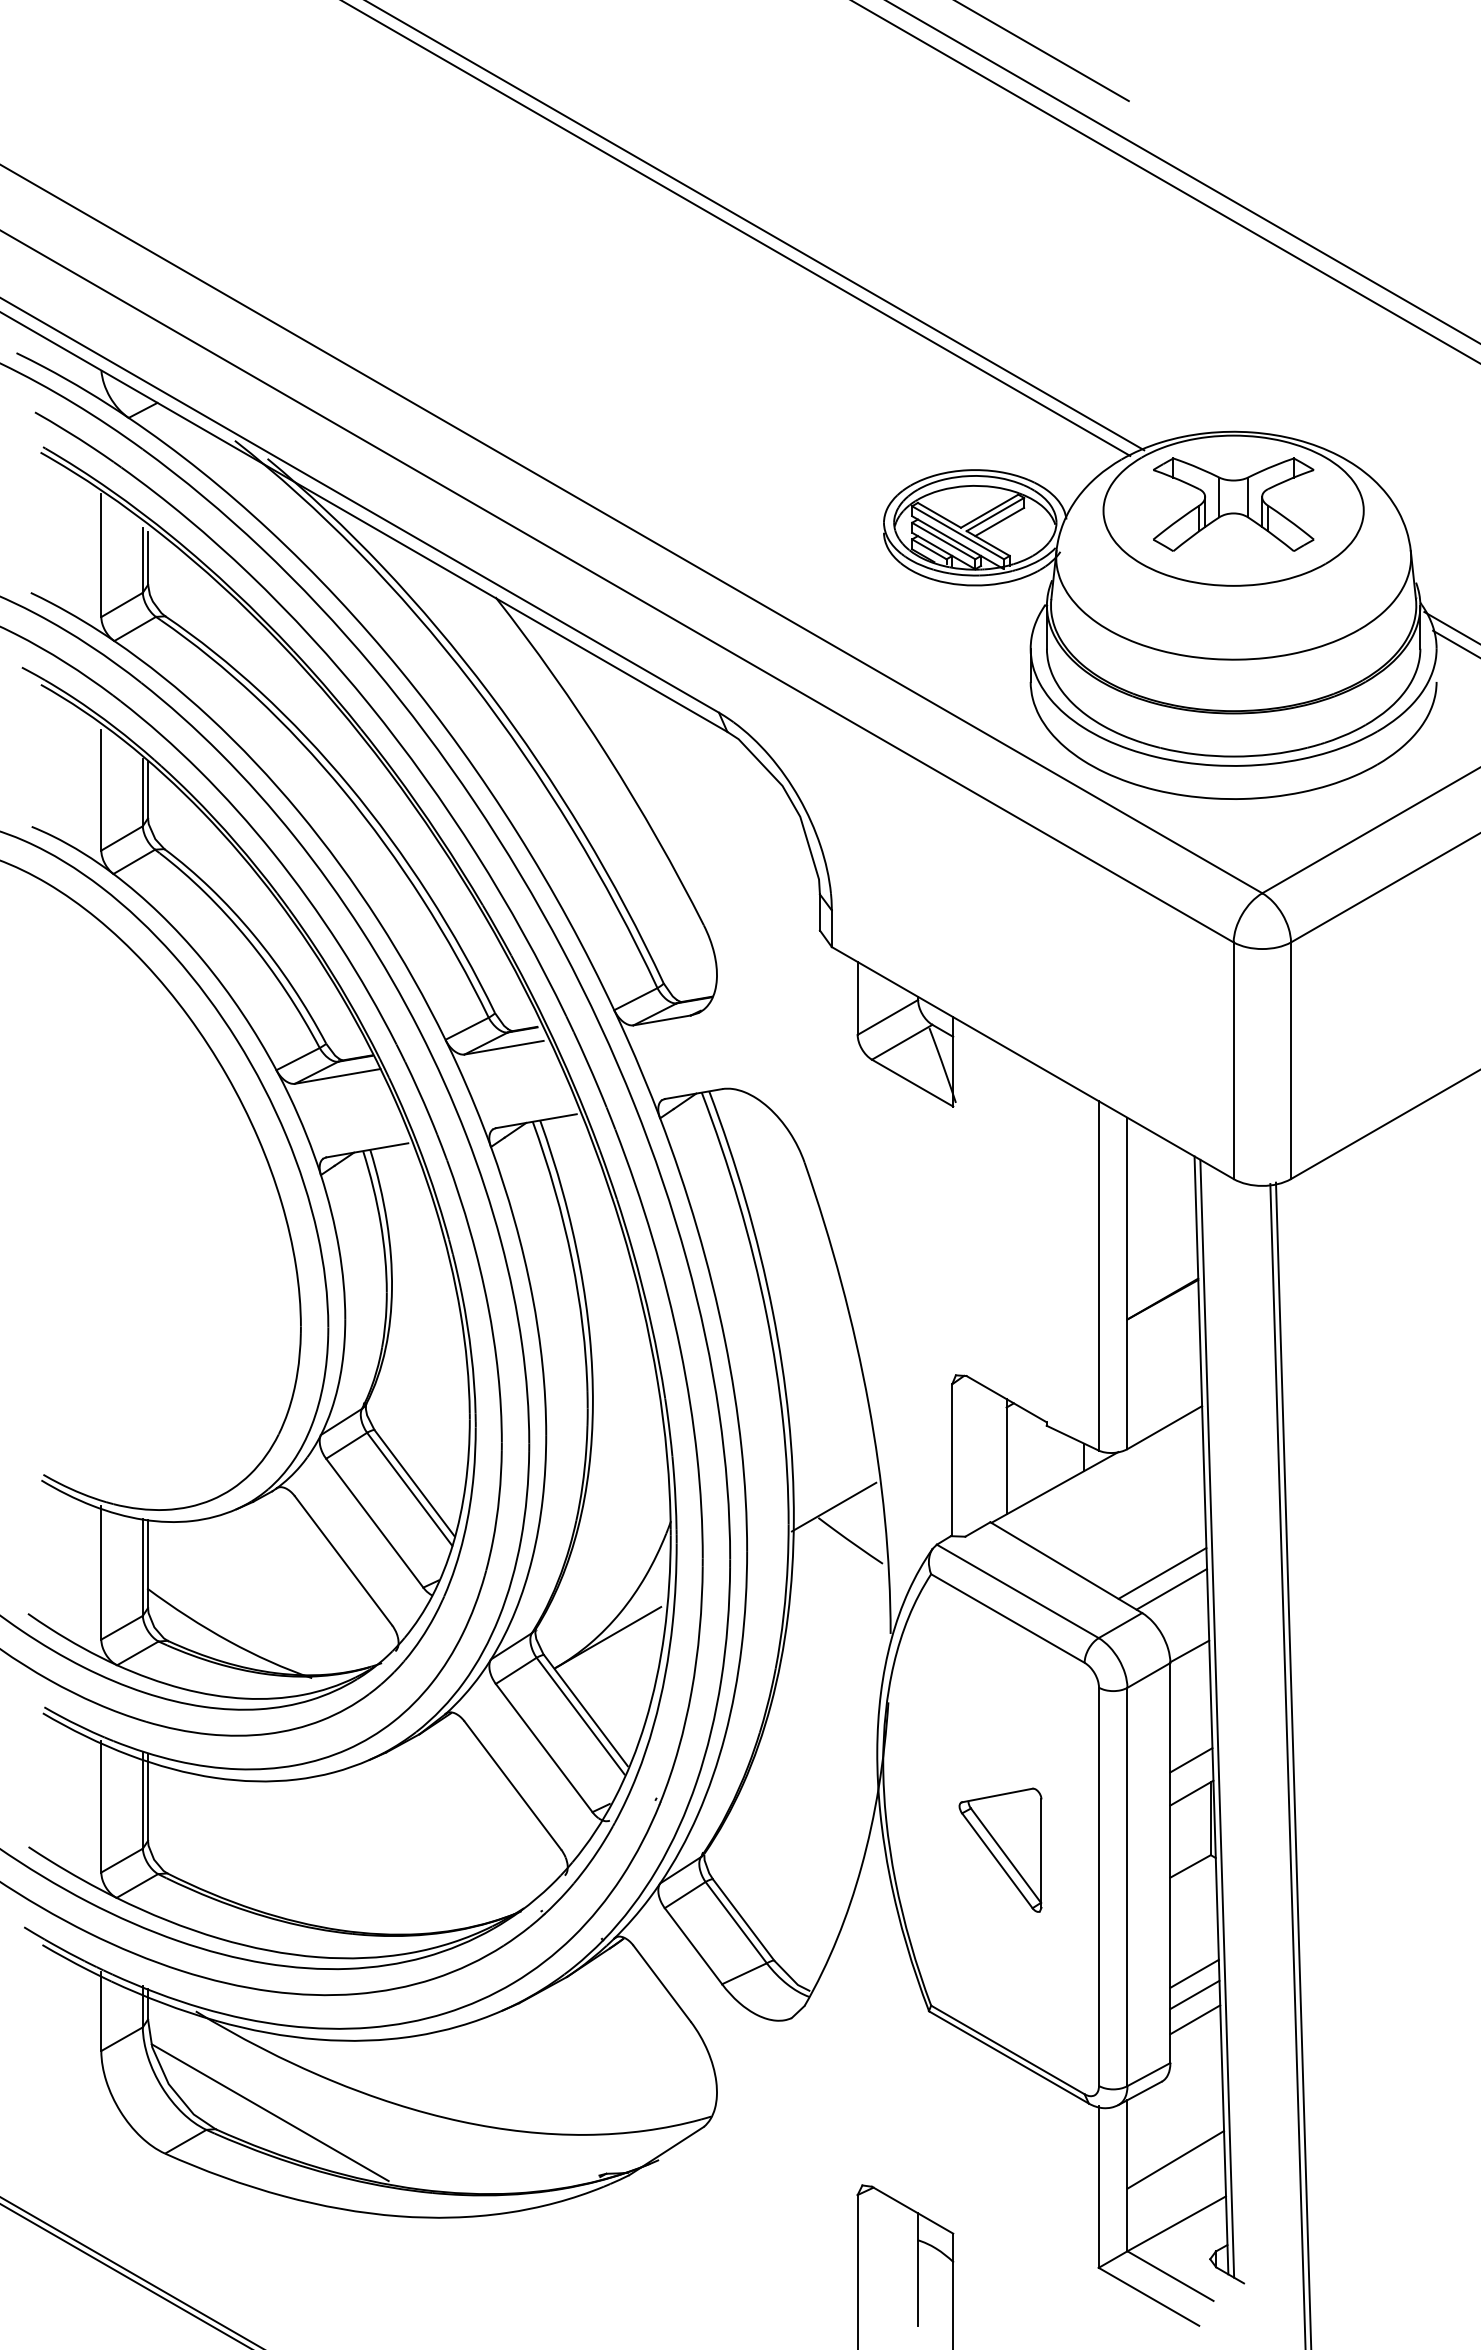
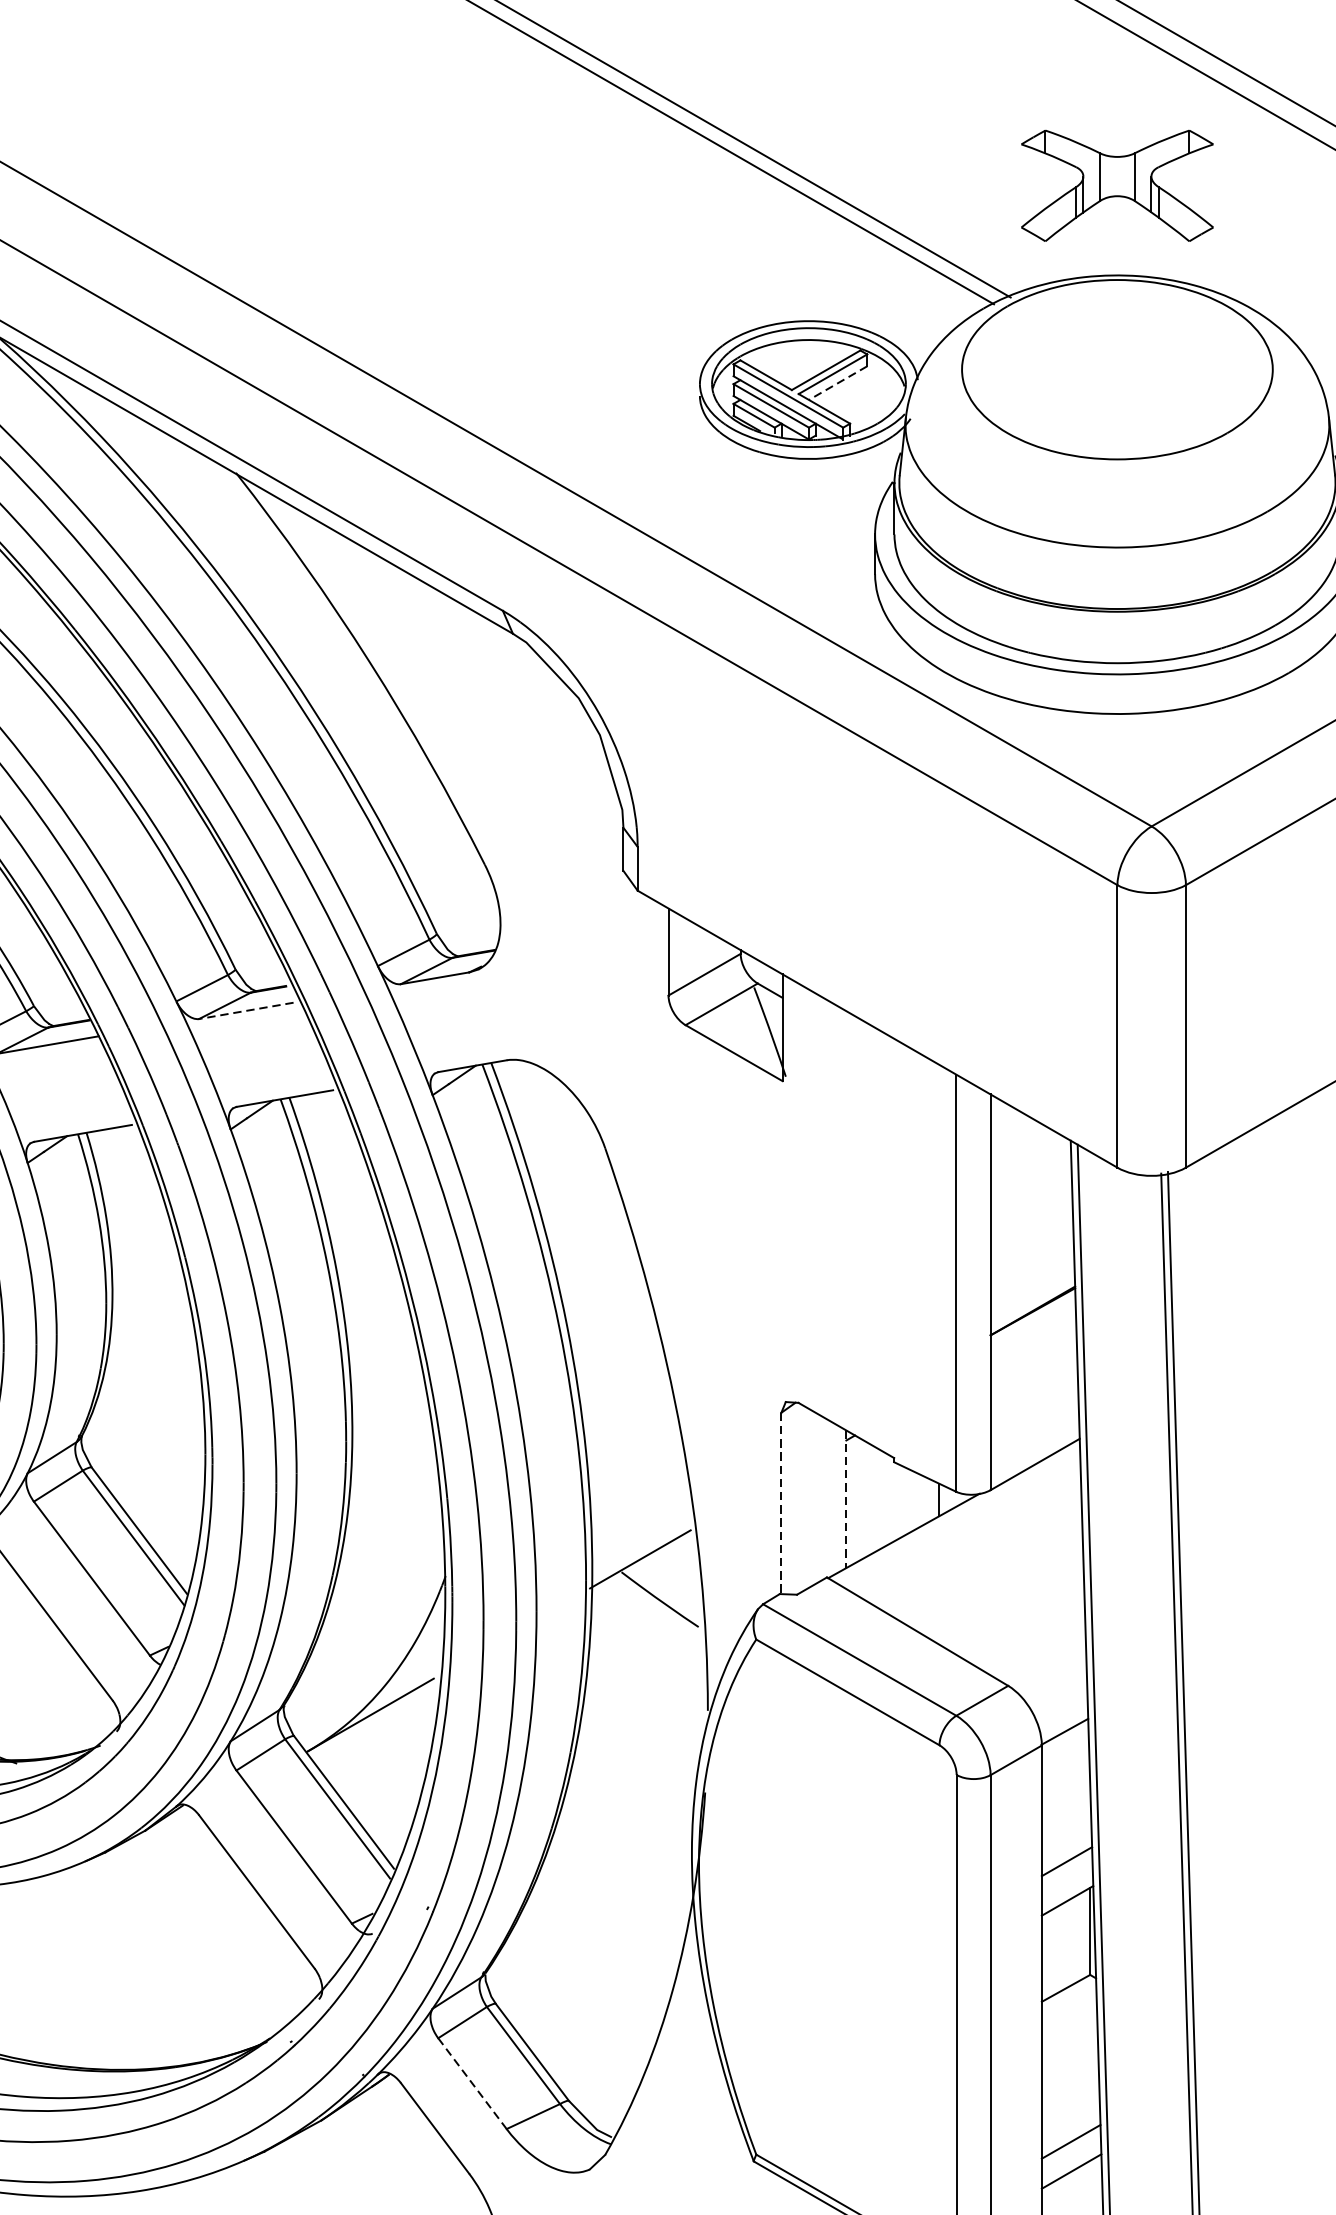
part: (1233, 504) -> (1117, 185), moved
line: (999, 522) -> (837, 383), solid -> dashed
line: (503, 1047) -> (245, 1010), solid -> dashed
line: (1006, 1456) -> (846, 1498), solid -> dashed
line: (952, 1460) -> (781, 1503), solid -> dashed
line: (1162, 1573) -> (1032, 1638), removed
line: (1171, 1588) -> (1043, 1656), removed
part: (1000, 1849) -> (839, 1968), removed
line: (693, 1946) -> (472, 2084), solid -> dashed
line: (1194, 1973) -> (1070, 2116), removed

